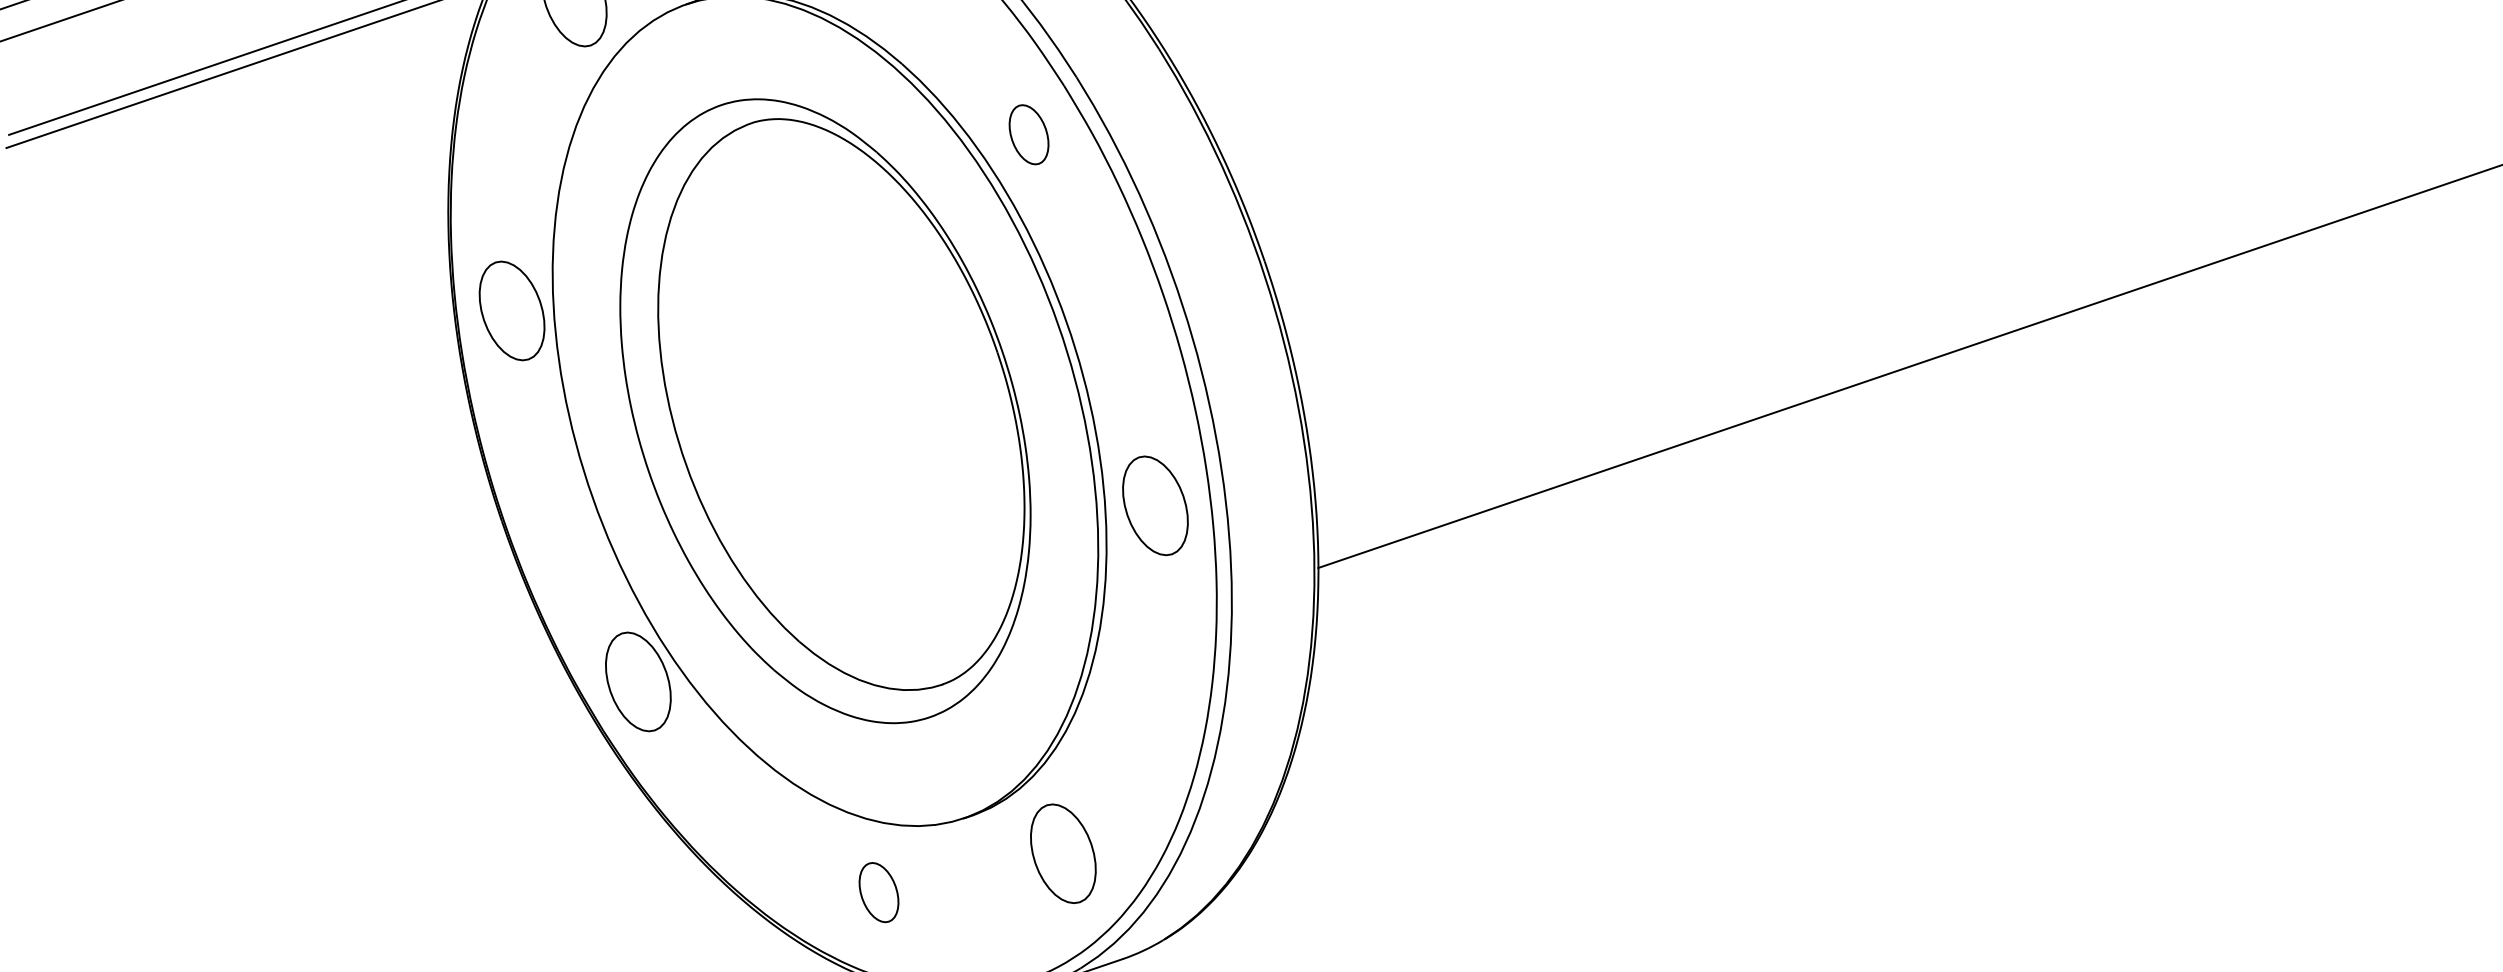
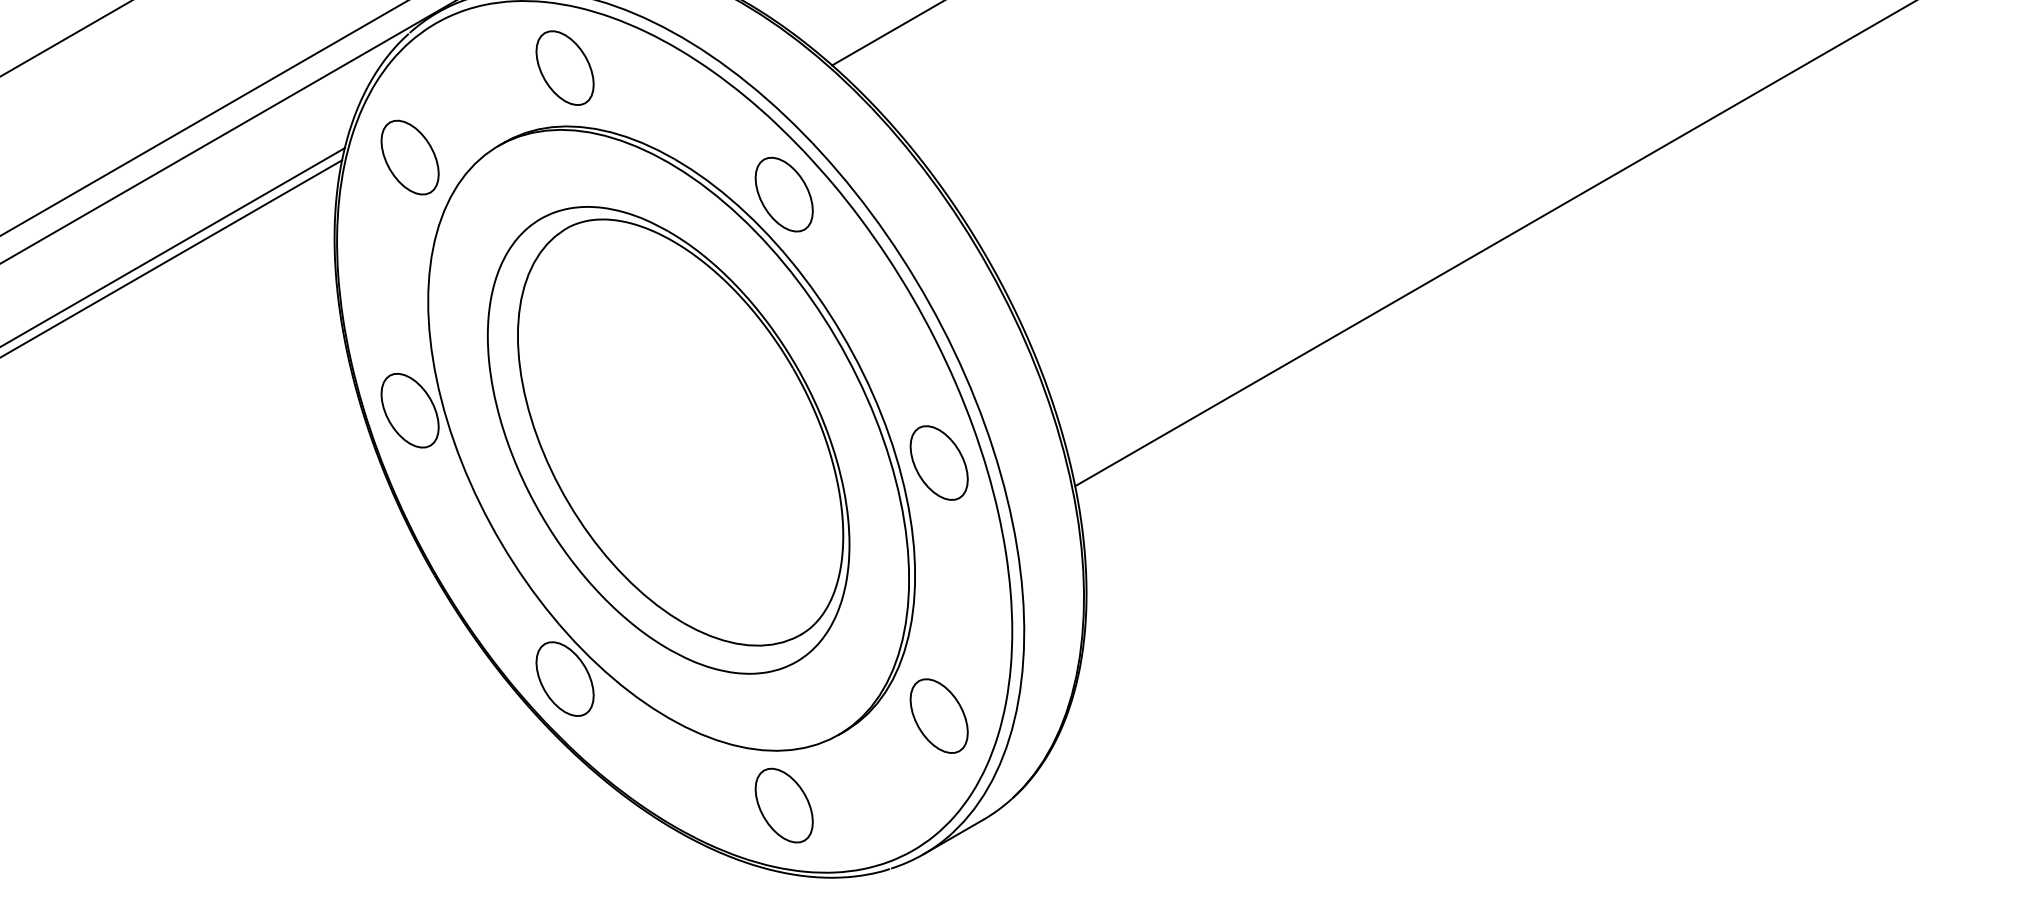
part: (1028, 134) -> (783, 194), size x1.67
part: (1062, 852) -> (938, 715), moved
part: (878, 892) -> (783, 805), size x1.67

